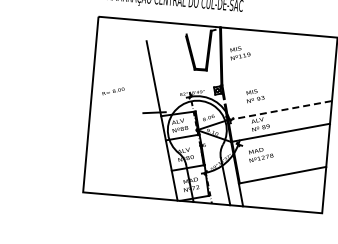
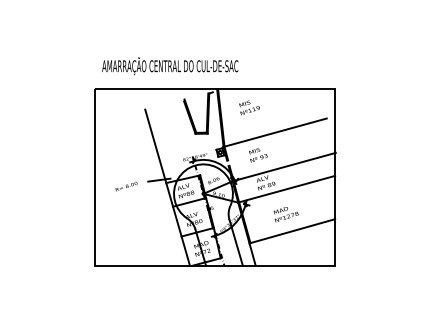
text: (240, 53) -> (249, 107), moved
line: (273, 75) -> (274, 132), added
text: (113, 91) -> (126, 186), moved
line: (280, 110) -> (284, 167), dashed -> solid
text: (260, 155) -> (285, 214), moved

